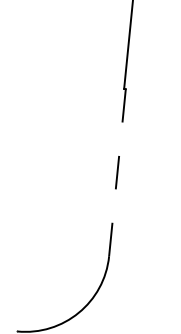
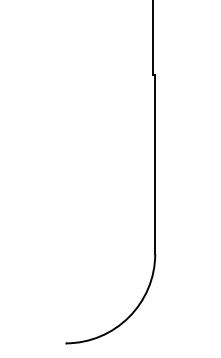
line: (117, 172) -> (155, 164), dashed -> solid

